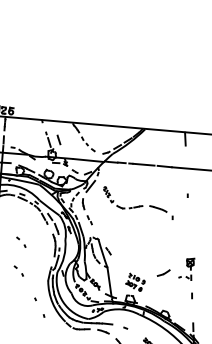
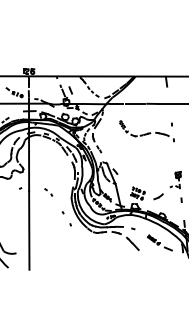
part: (137, 203) -> (146, 131), moved
part: (21, 242) -> (48, 170), removed
part: (163, 272) -> (158, 196), moved

